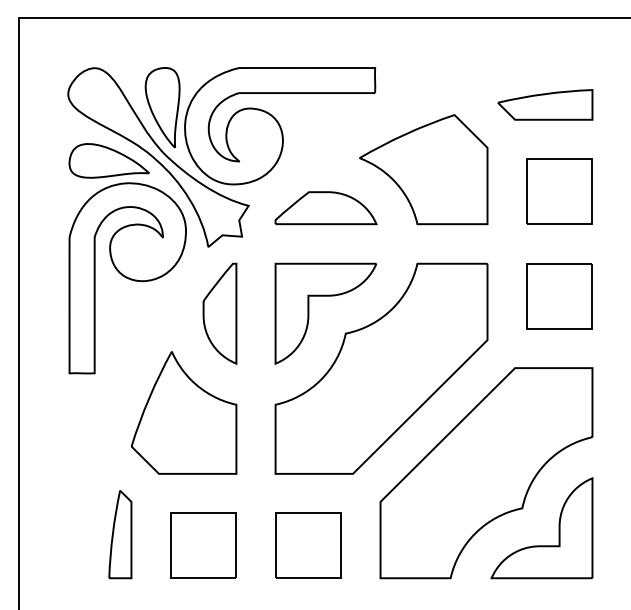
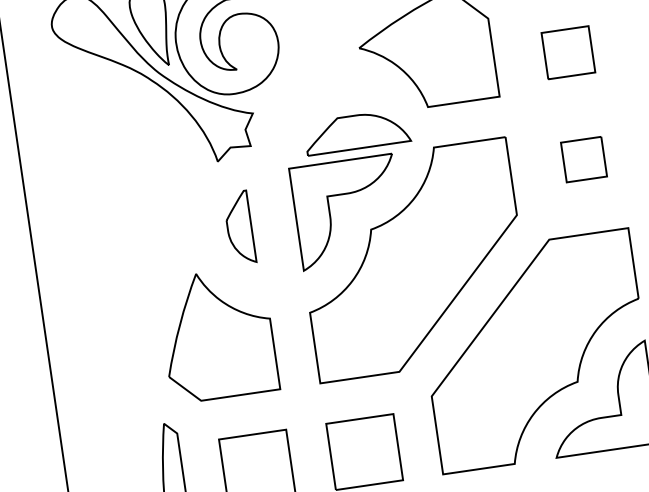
part: (559, 191) -> (568, 52), size x0.7
part: (325, 208) -> (356, 132), moved
part: (127, 258) -> (136, 185), removed
part: (559, 296) -> (583, 159), size x0.6
part: (219, 313) -> (239, 227), size x0.7

